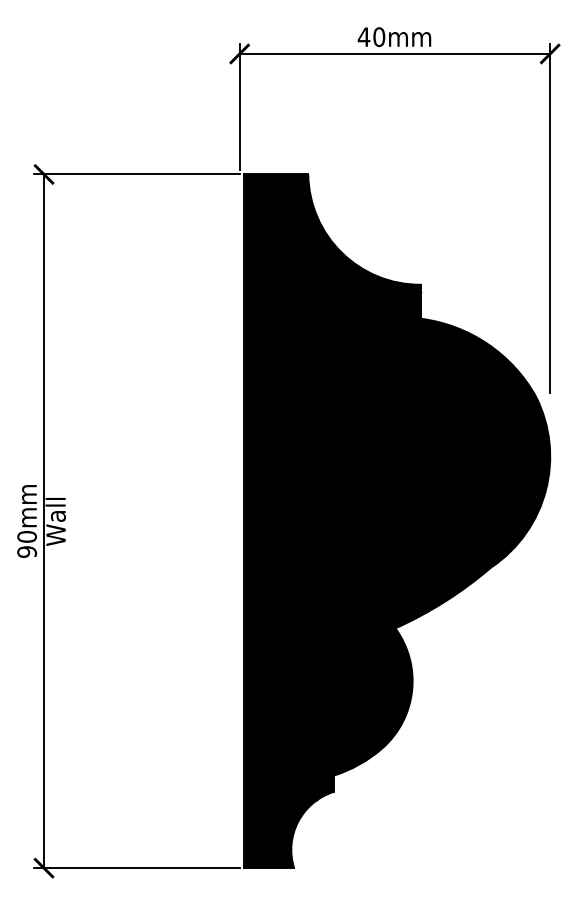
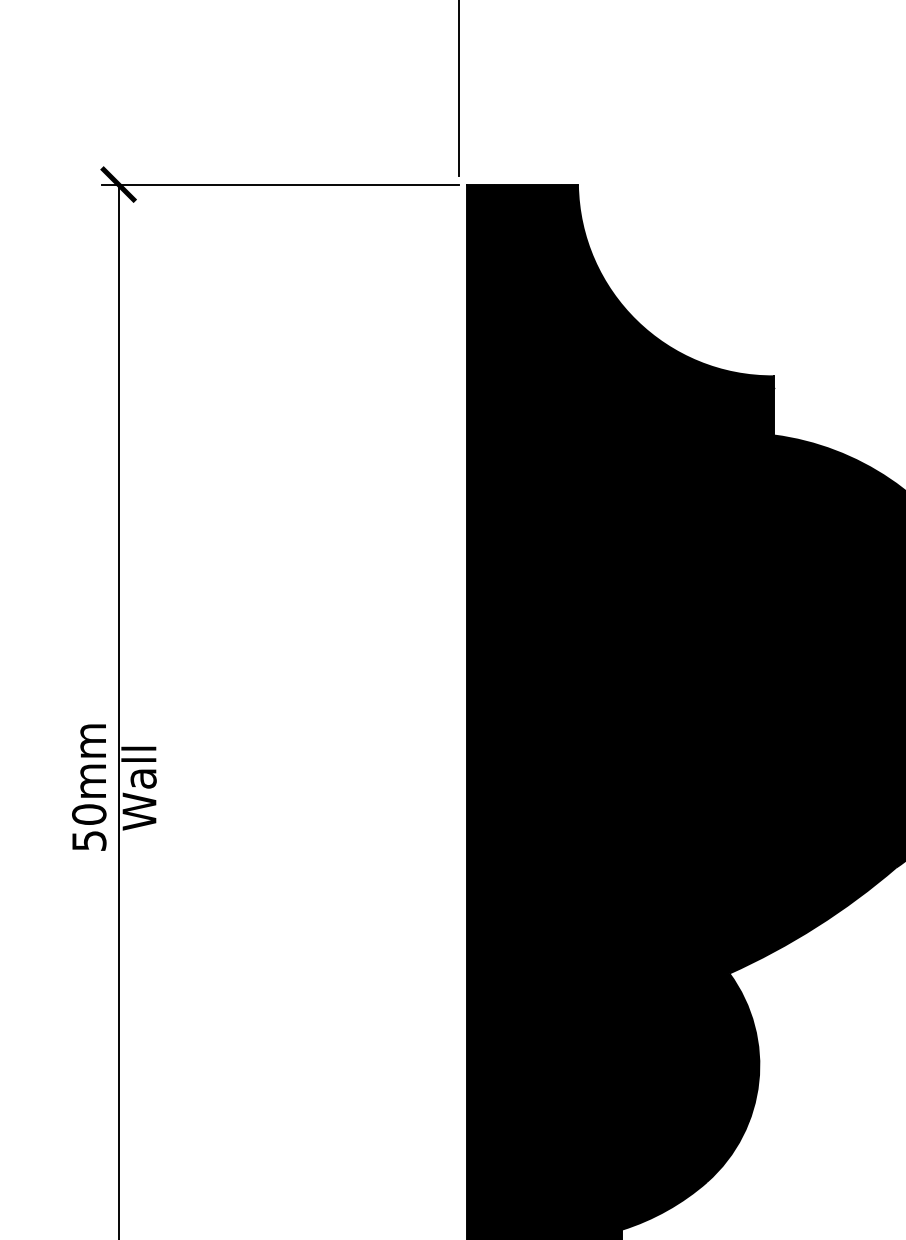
text: (26, 551) -> (88, 839), 90mm -> 50mm

